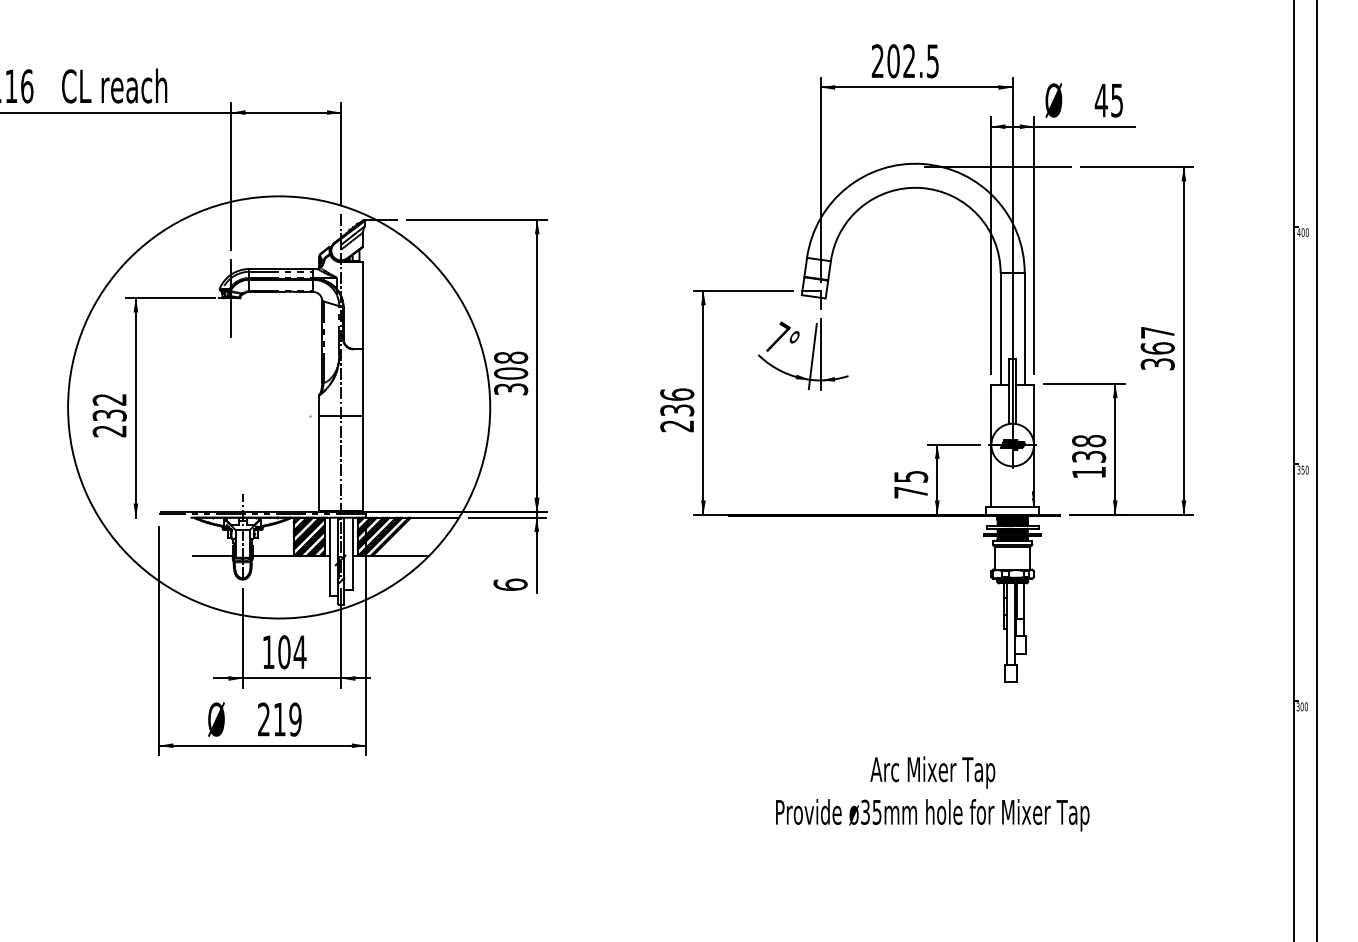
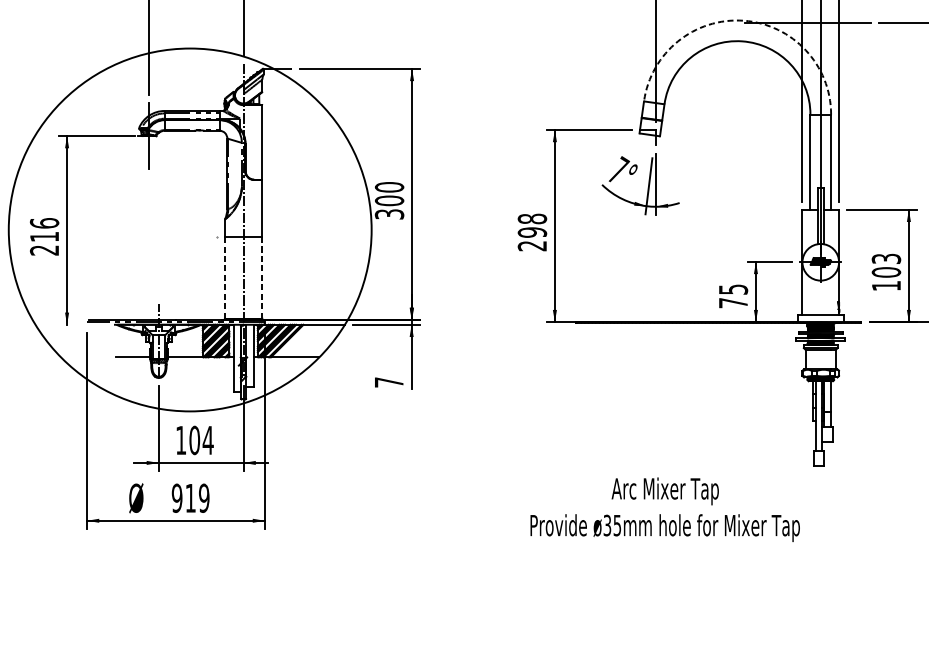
arc: (923, 164) -> (744, 21), solid -> dashed
text: (510, 357) -> (389, 187), 308 -> 300
text: (677, 402) -> (532, 225), 236 -> 298
text: (109, 407) -> (44, 230), 232 -> 216
text: (1089, 448) -> (886, 265), 138 -> 103
line: (363, 462) -> (262, 277), solid -> dashed
line: (319, 463) -> (224, 278), solid -> dashed
text: (510, 584) -> (389, 382), 6 -> 7
text: (263, 719) -> (176, 498), 219 -> 919
text: (932, 793) -> (665, 509), moved

